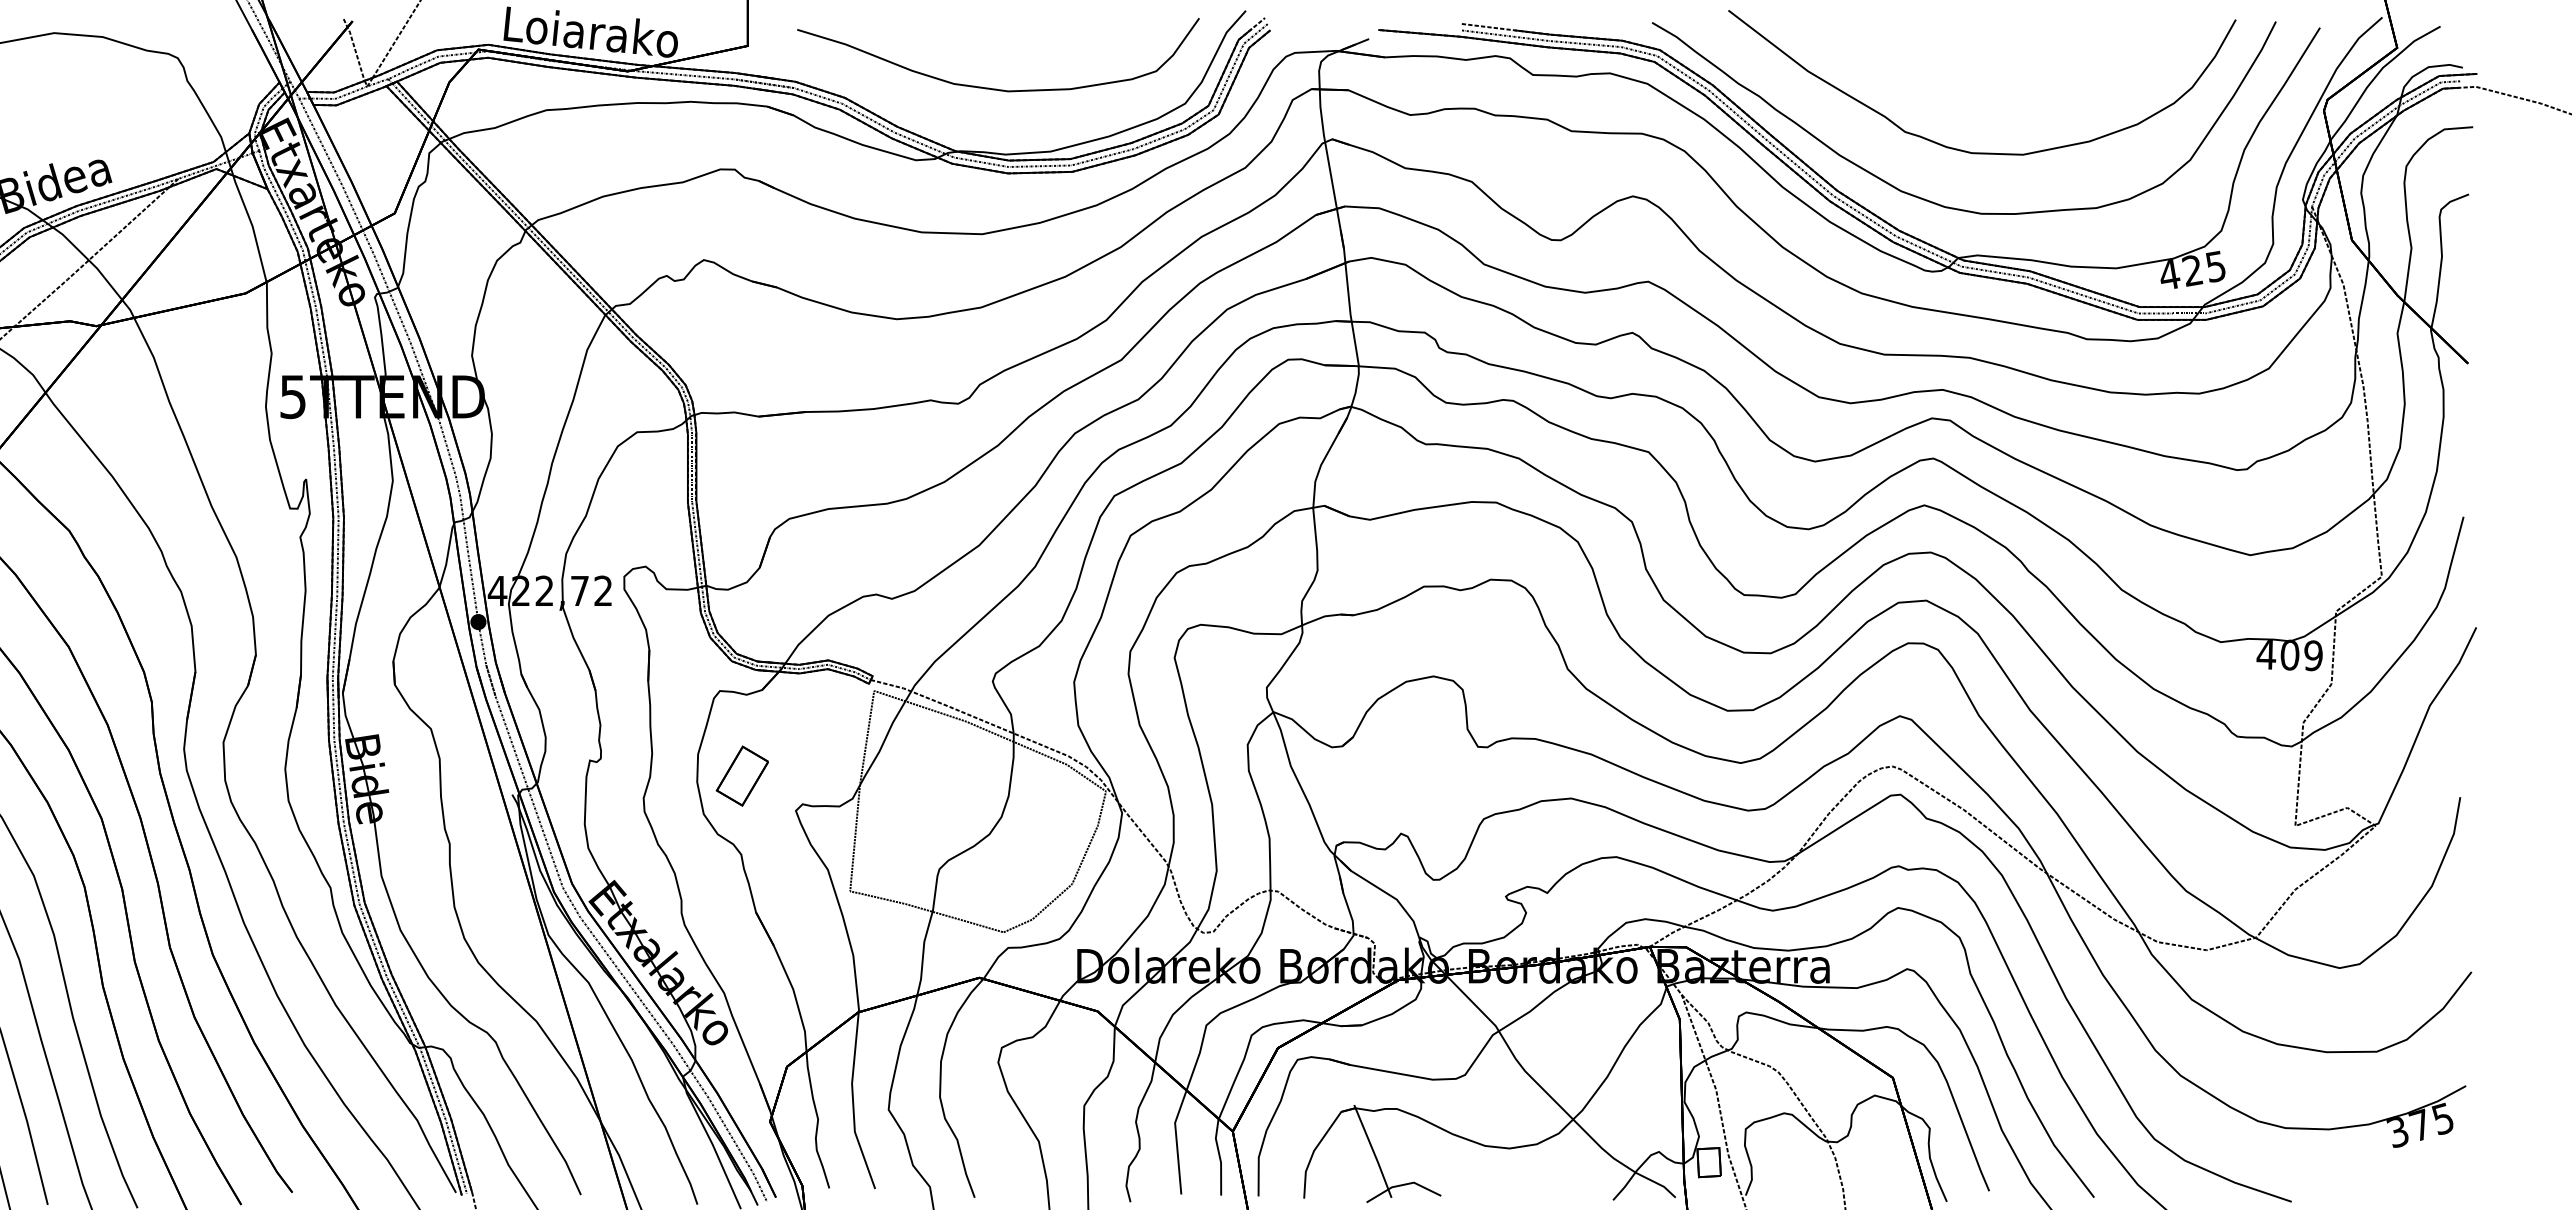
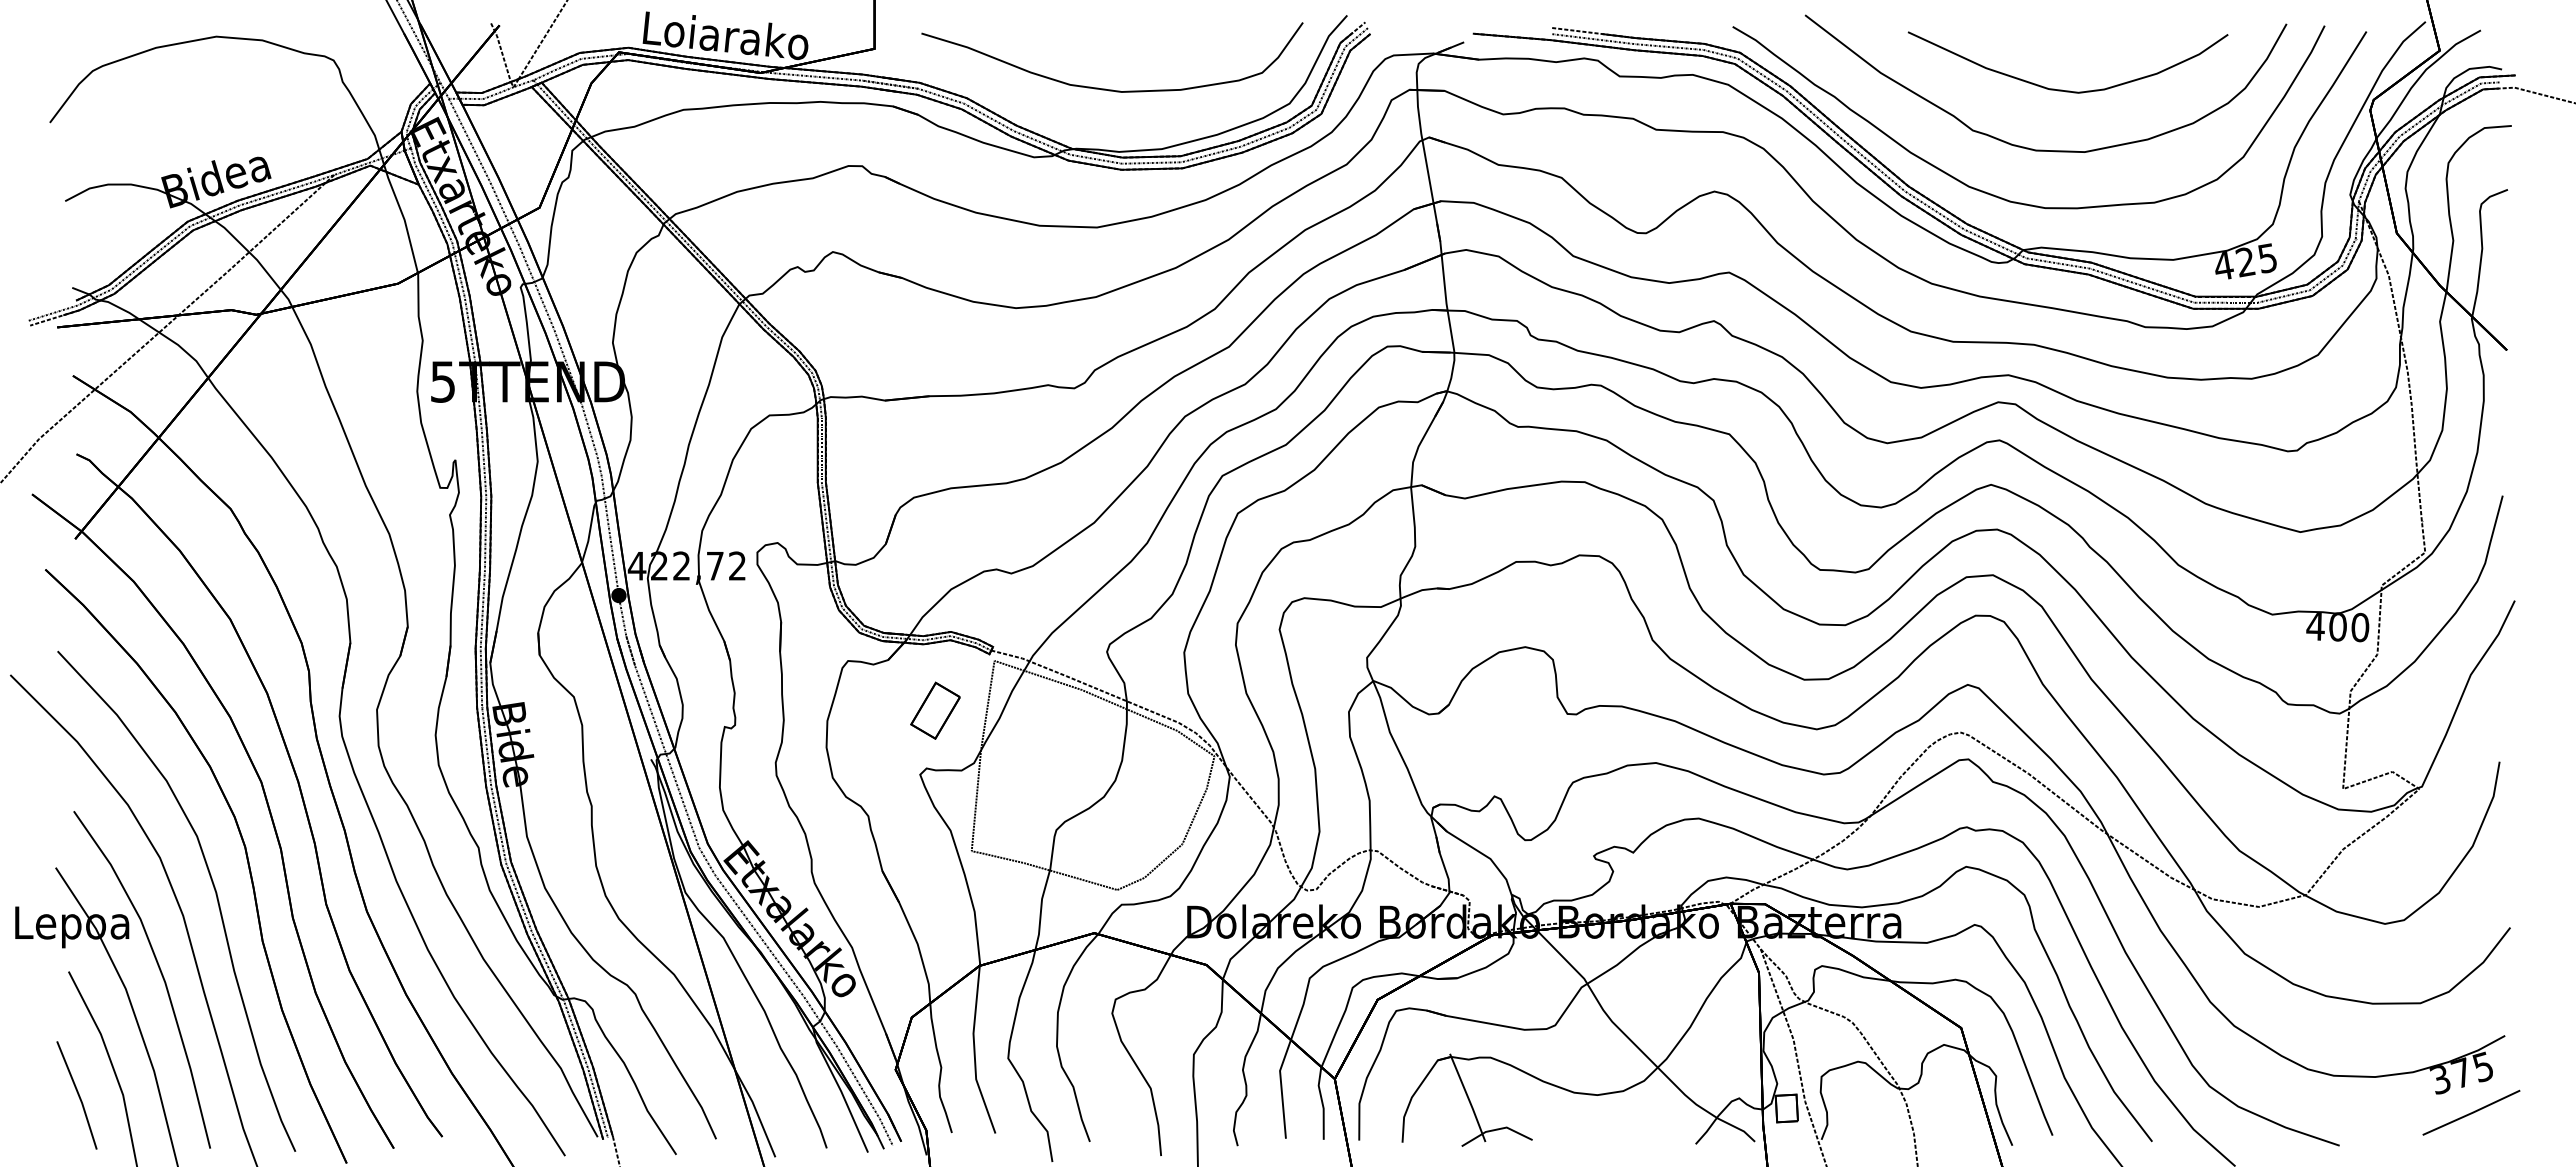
curve: (1999, 88) -> (2062, 89), added
text: (2313, 655) -> (2360, 627), 409 -> 400
part: (742, 775) -> (935, 710), moved
line: (2430, 1166) -> (2471, 1112), added

